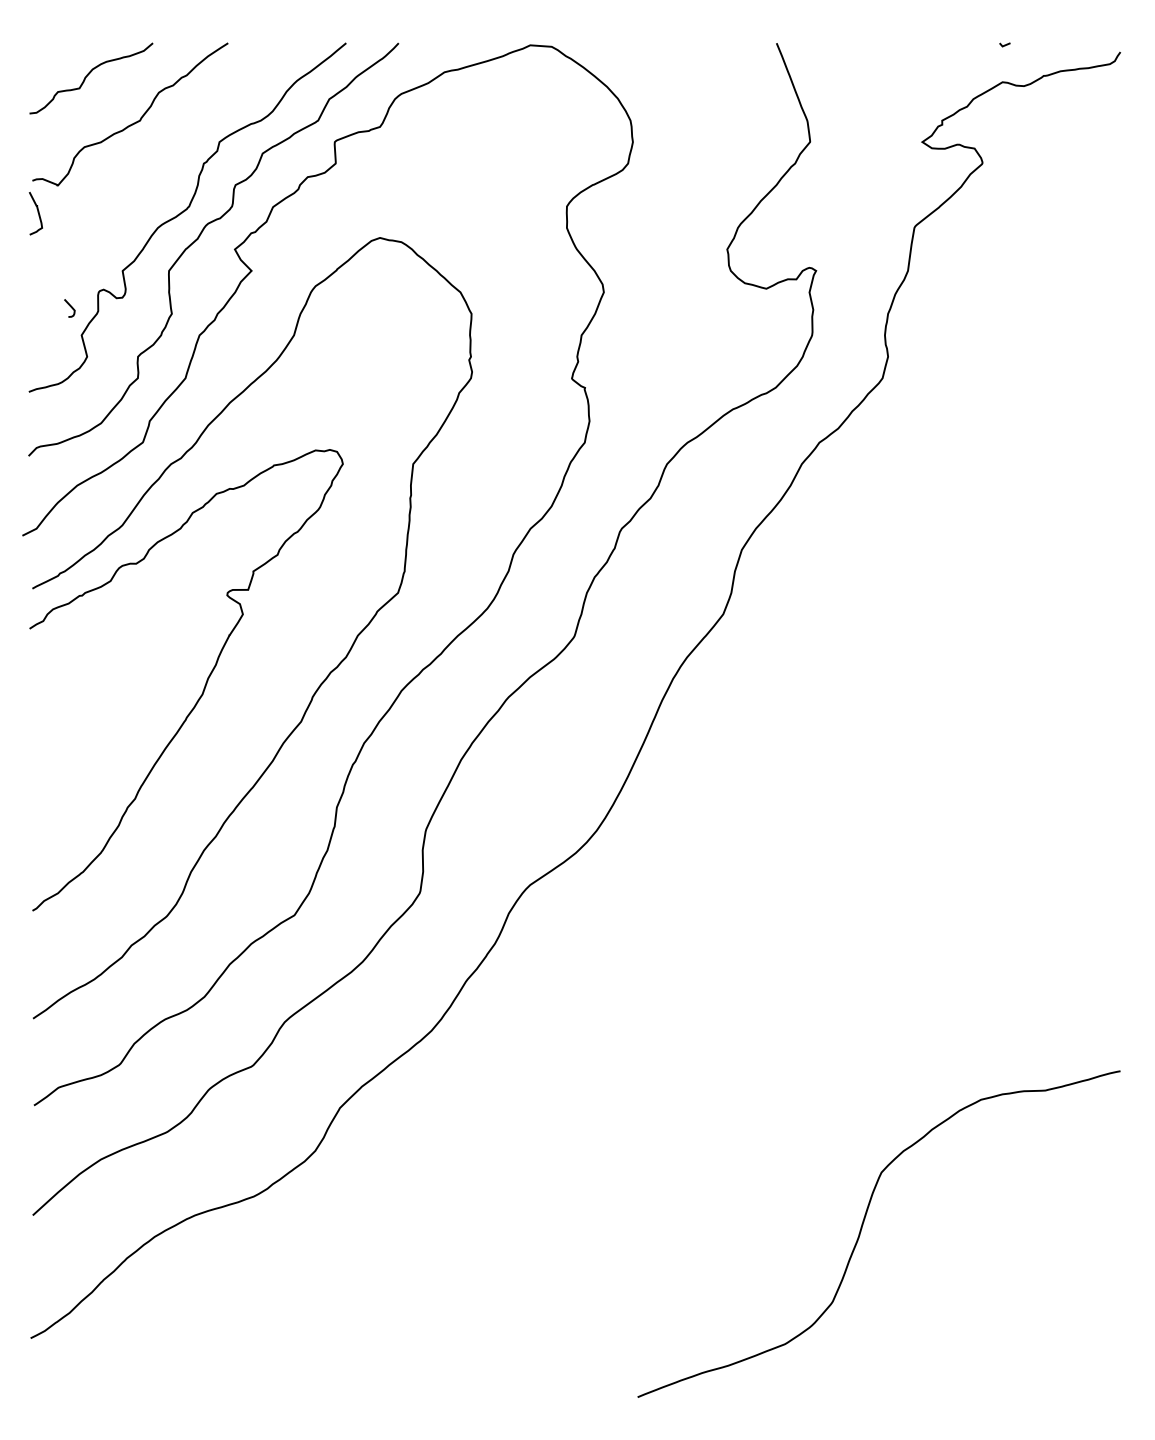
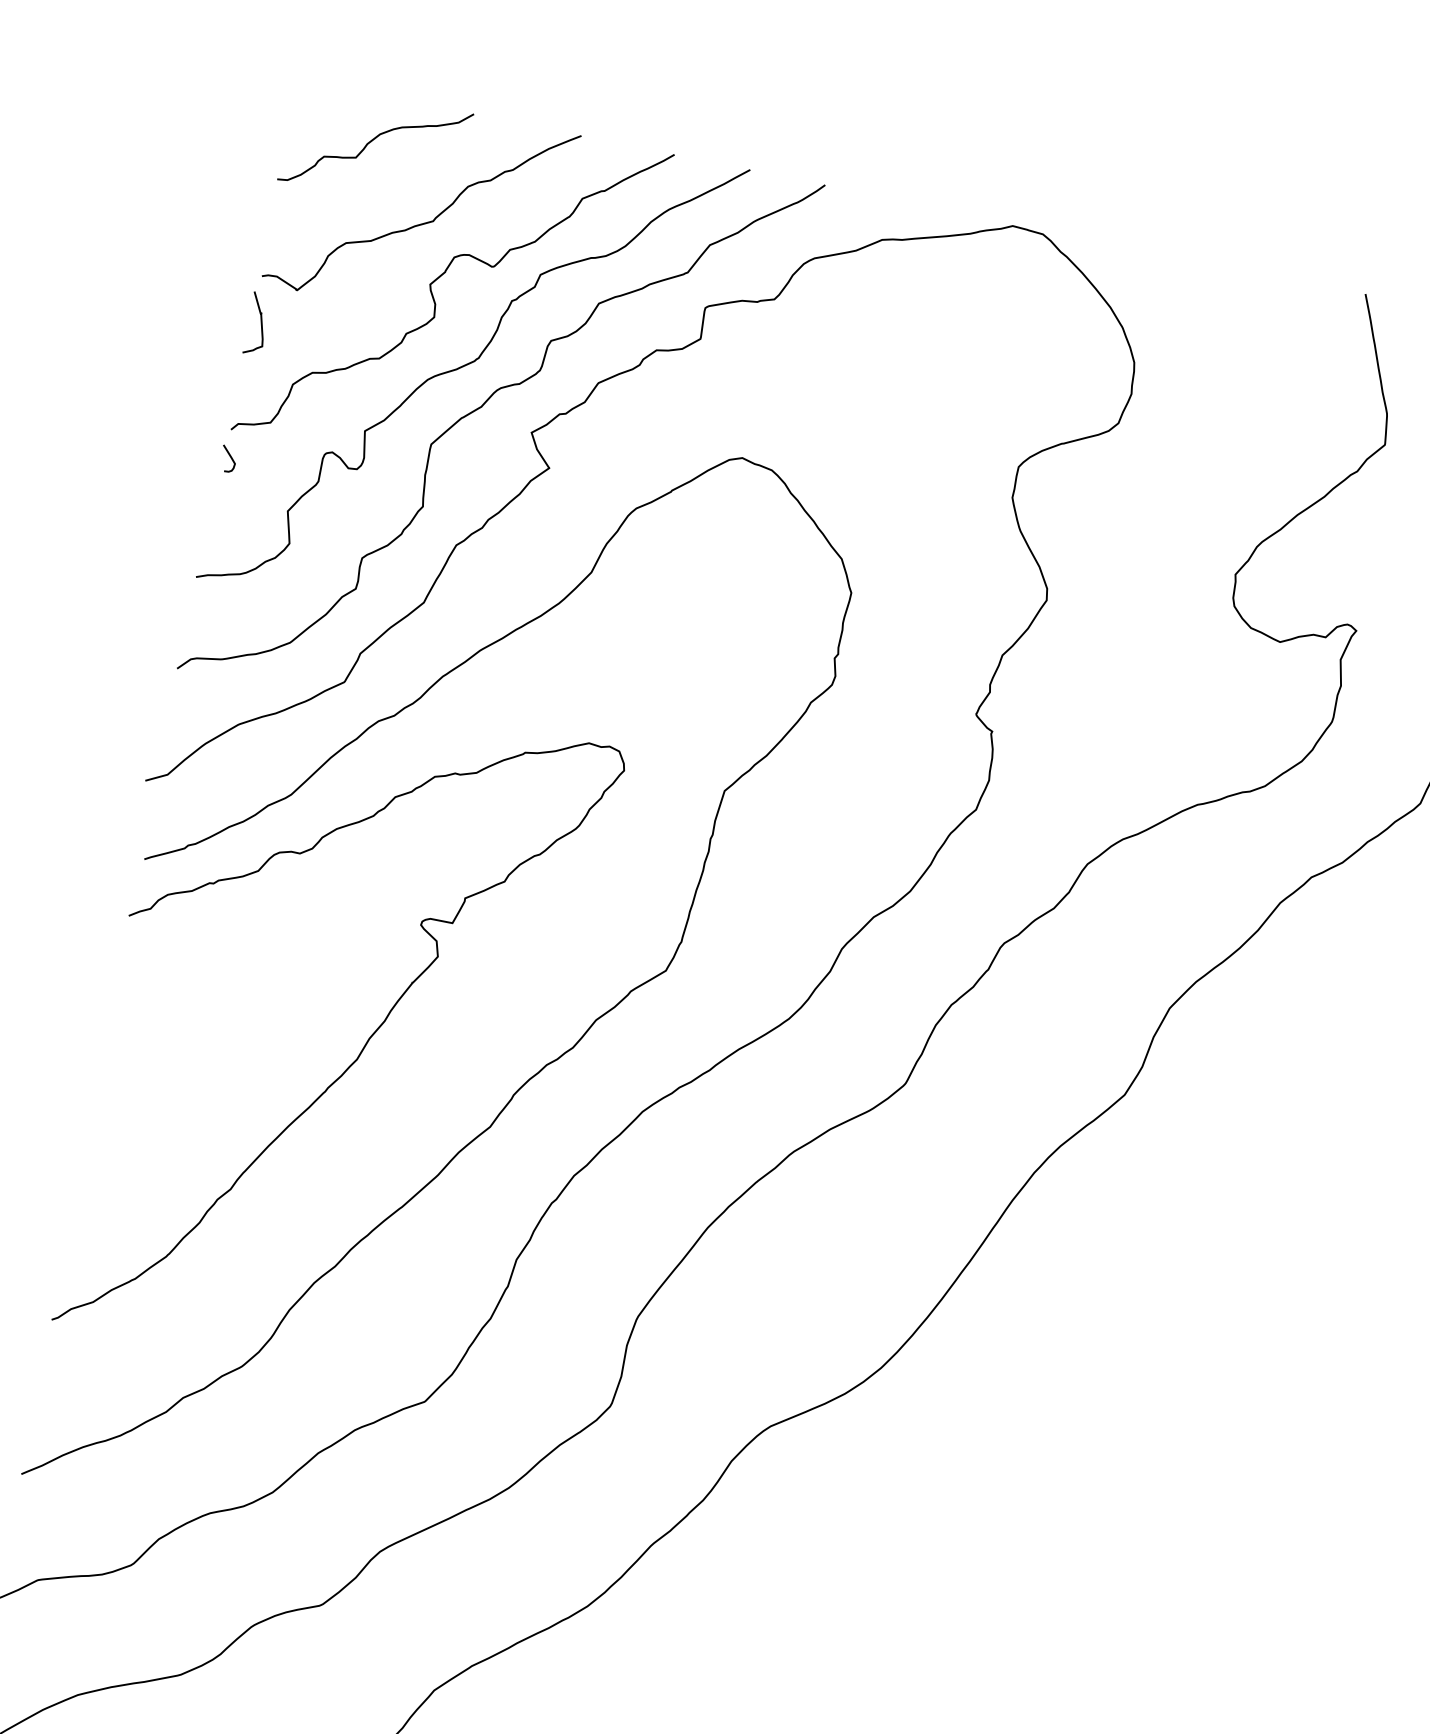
curve: (152, 158) -> (440, 278), added
curve: (70, 307) -> (229, 458), moved

